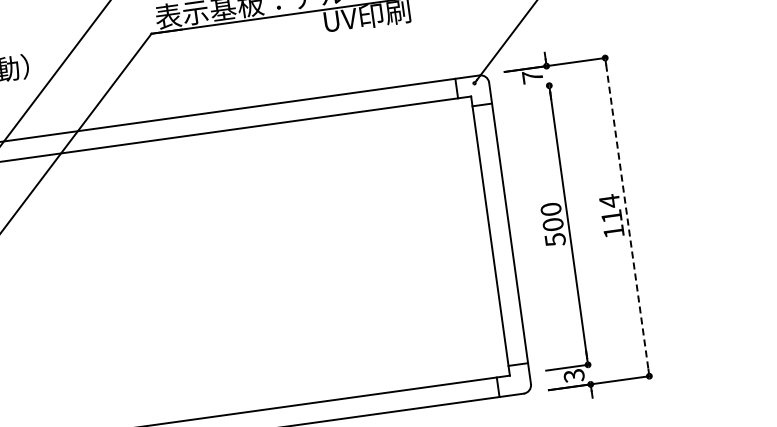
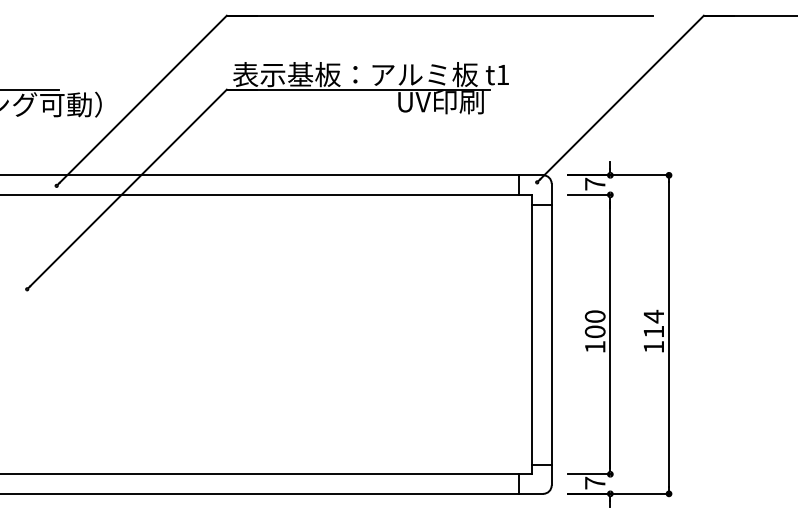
line: (528, 88) -> (589, 194), added
line: (627, 216) -> (669, 334), dashed -> solid
text: (555, 240) -> (595, 347), 500 -> 100
text: (573, 375) -> (594, 482), 3 -> 7

